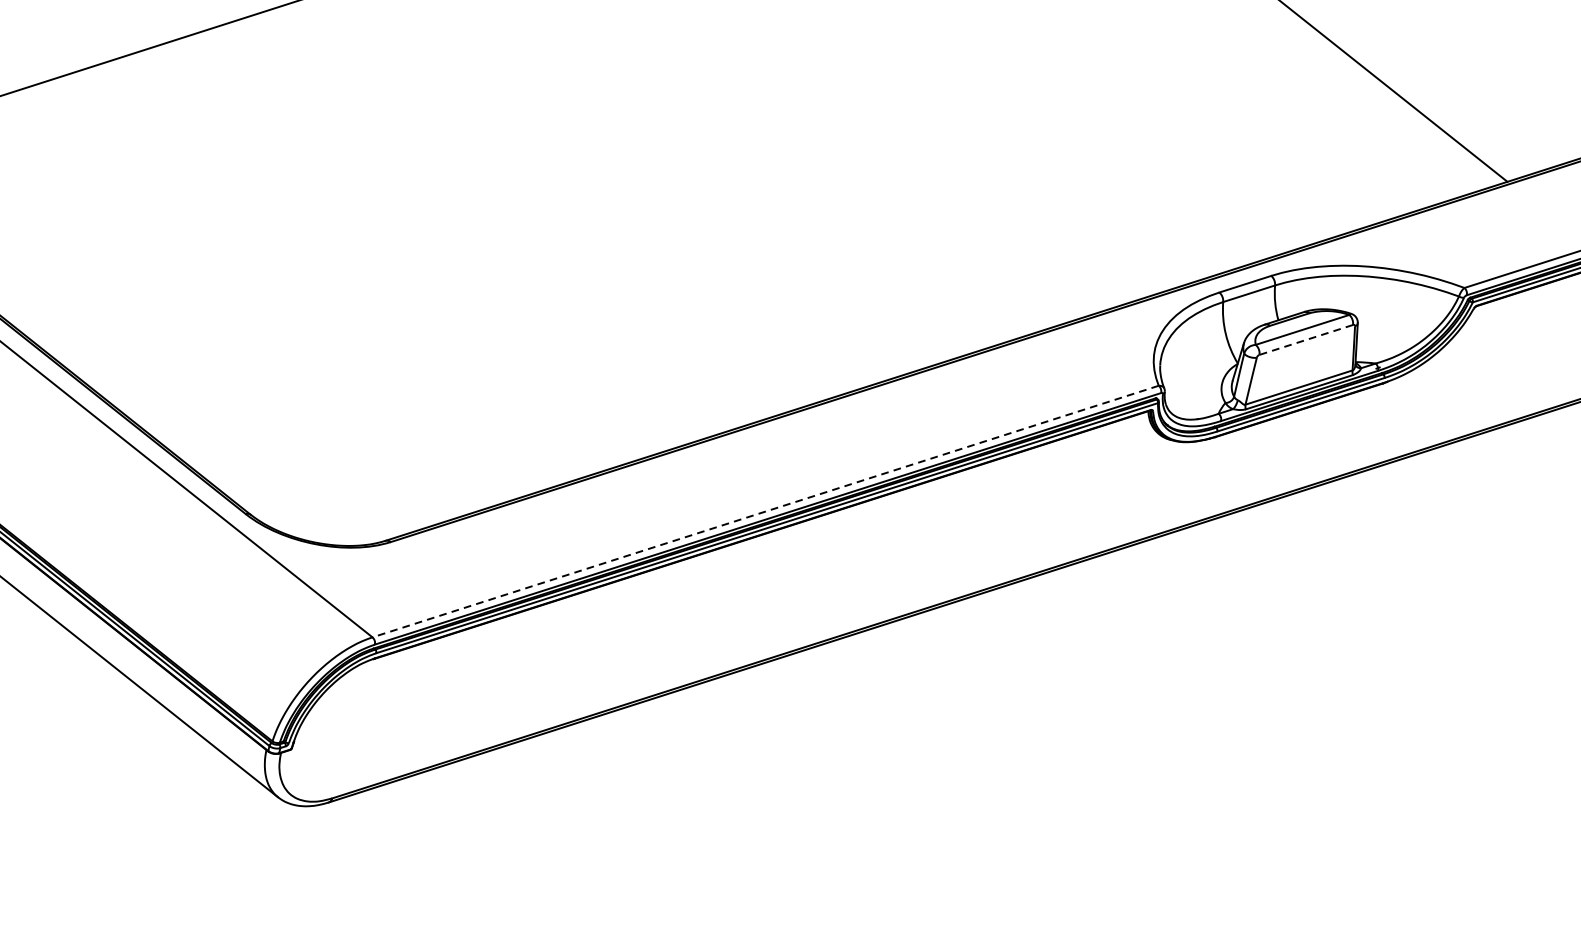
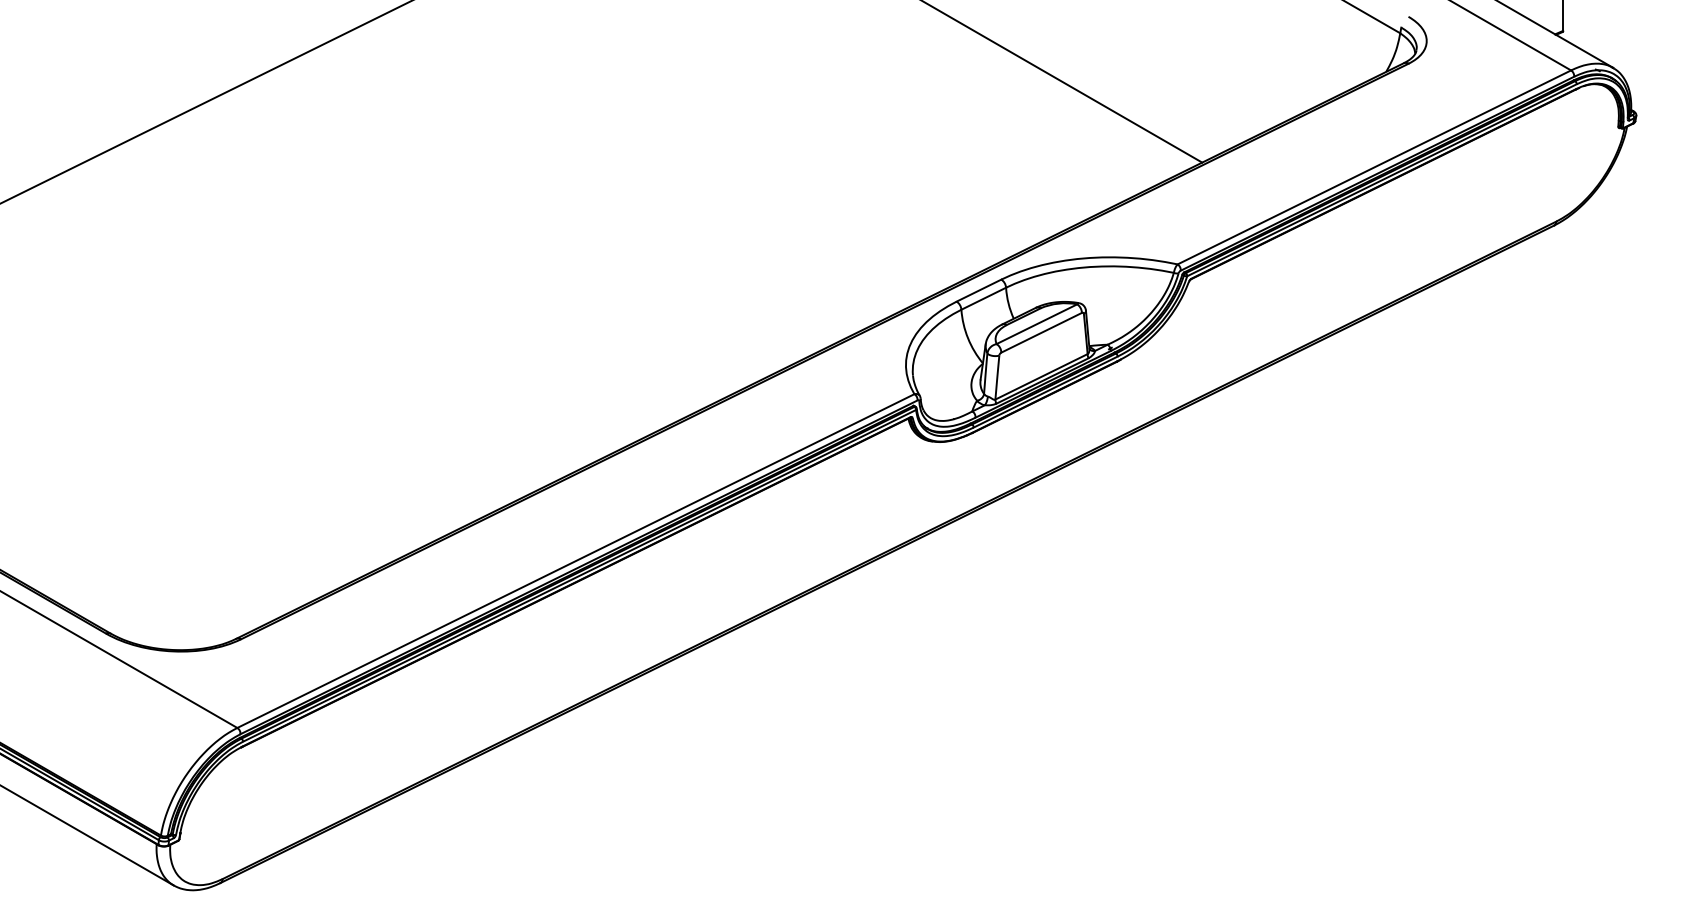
line: (1306, 339) -> (1041, 332), dashed -> solid
line: (765, 511) -> (575, 561), dashed -> solid

